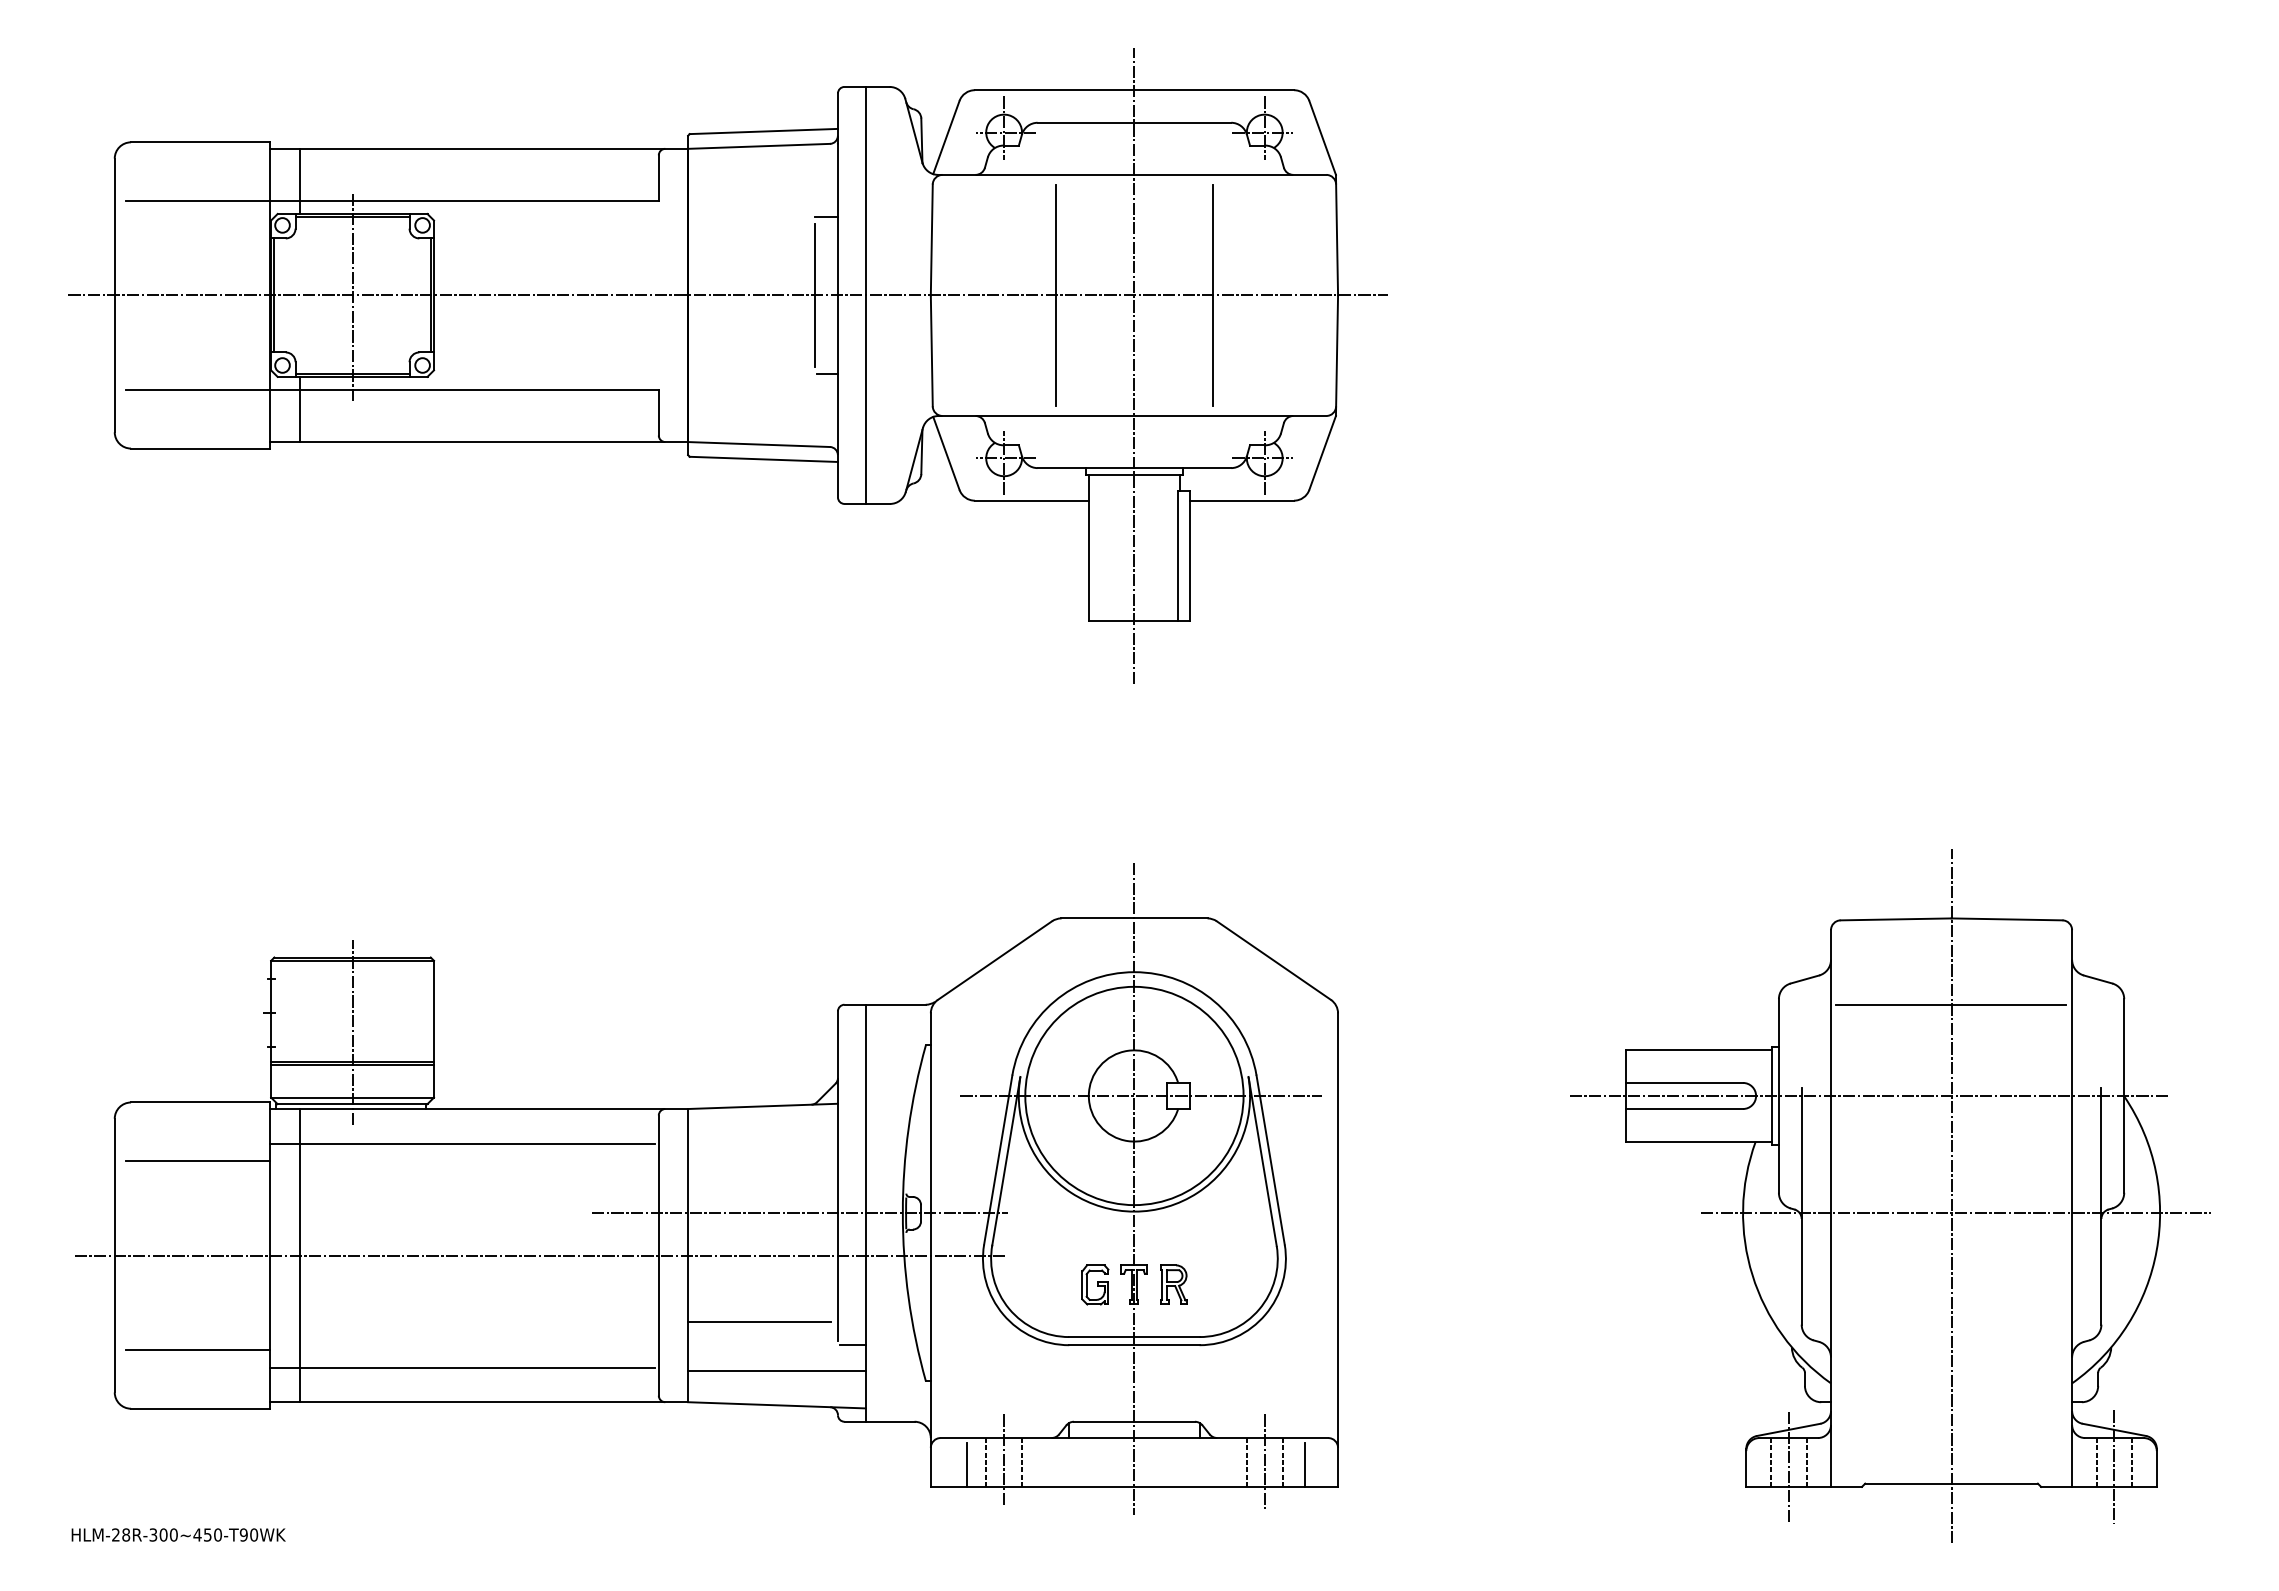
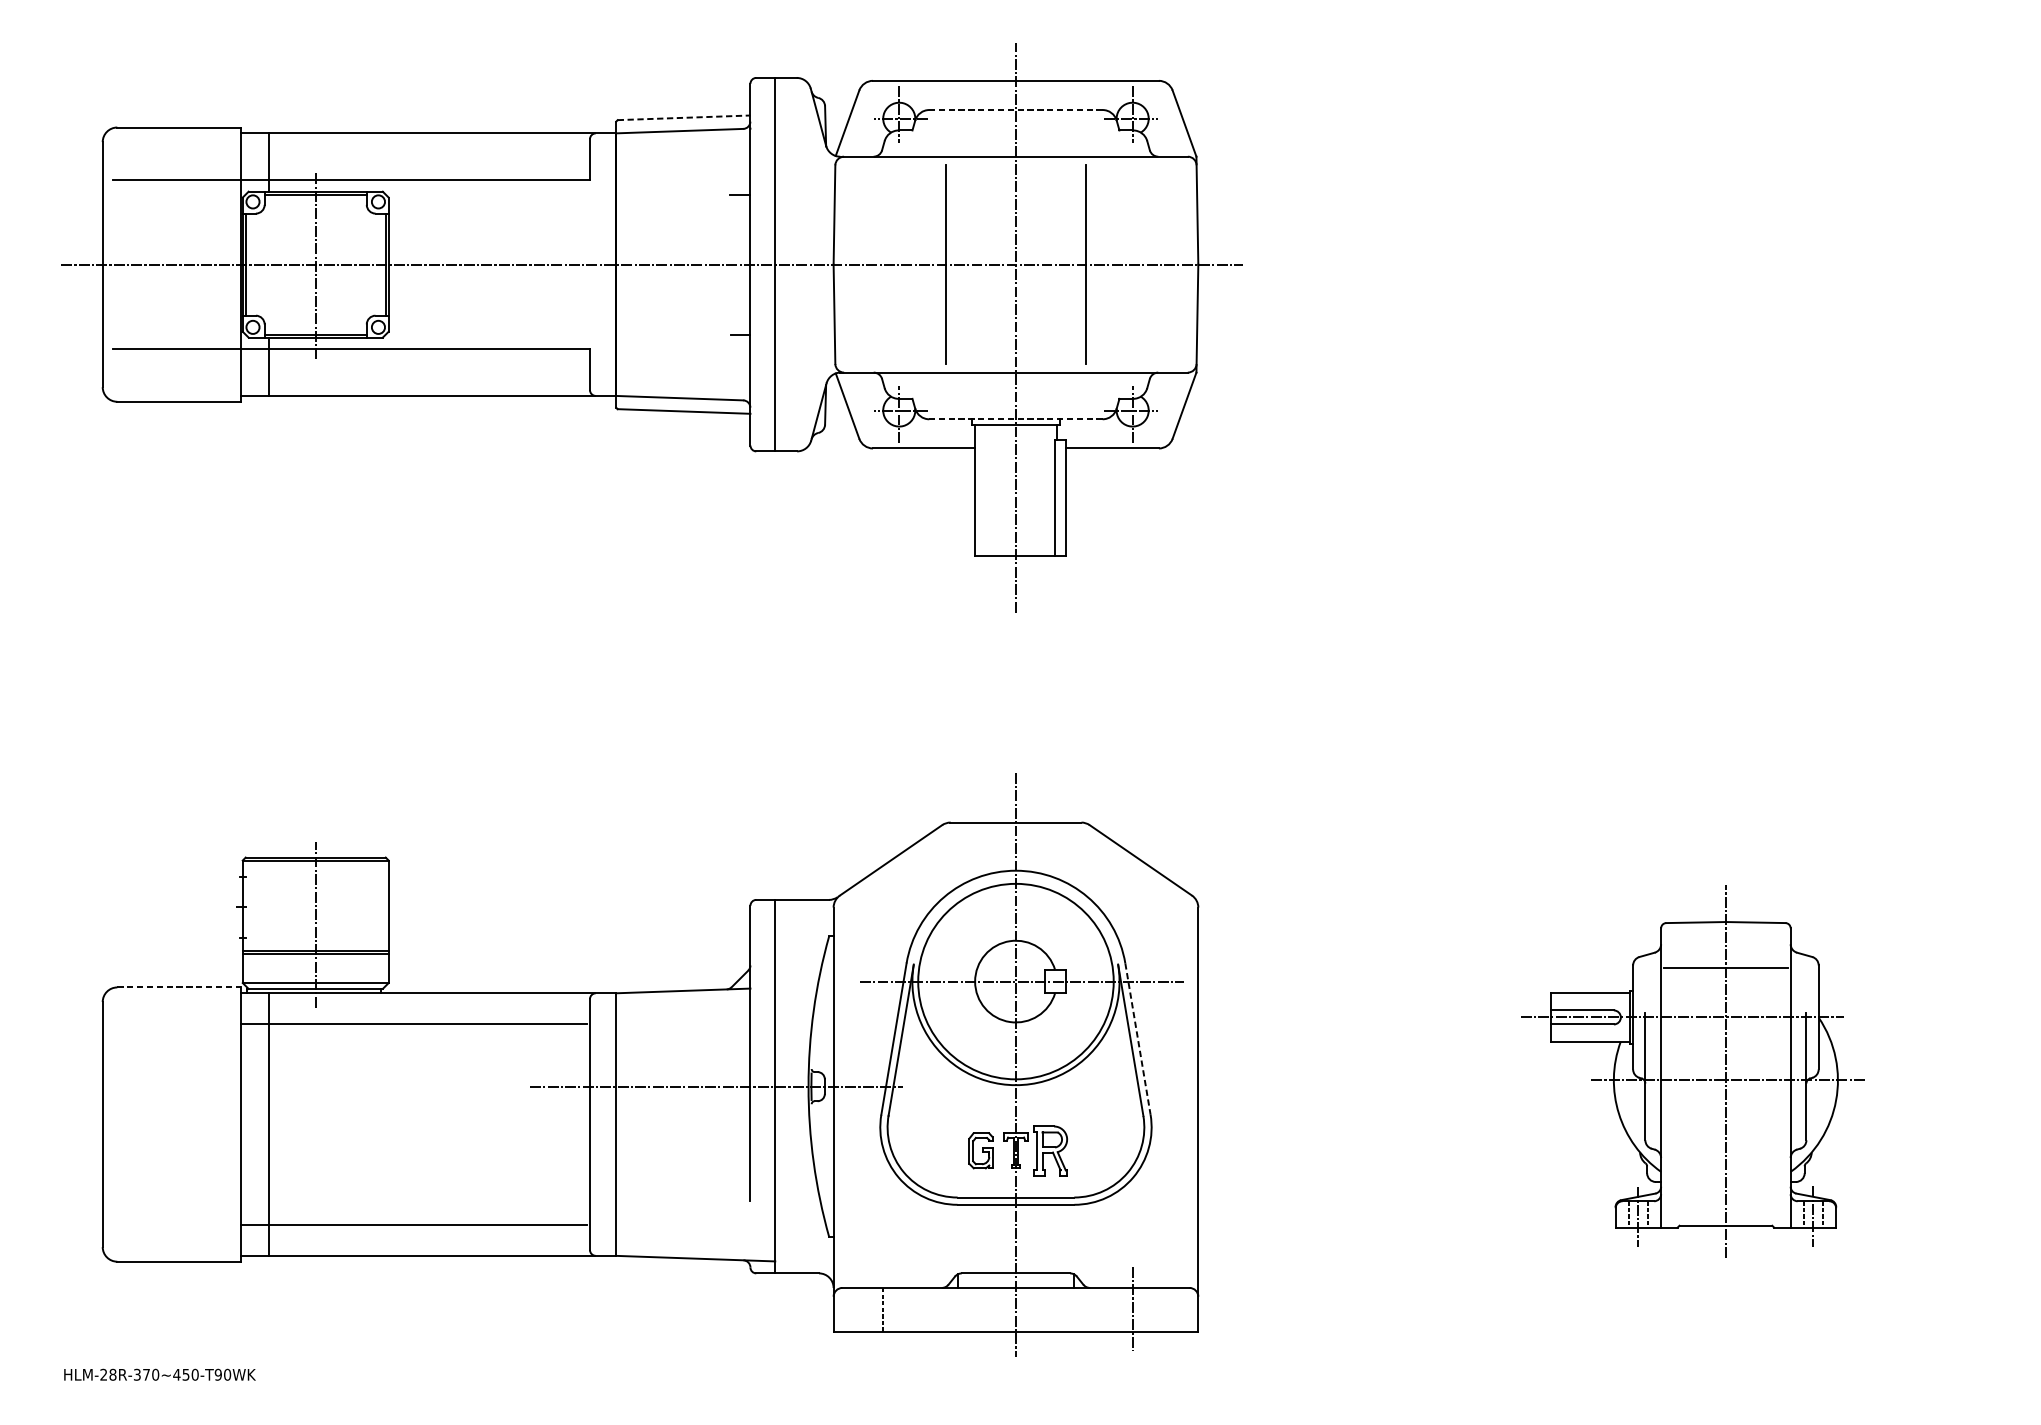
line: (1134, 122) -> (1016, 109), solid -> dashed
line: (764, 131) -> (684, 117), solid -> dashed
line: (814, 295) -> (729, 264), removed
line: (1134, 468) -> (1016, 419), solid -> dashed
line: (200, 1102) -> (179, 987), solid -> dashed
line: (1270, 1160) -> (1137, 1039), solid -> dashed
line: (197, 1161) -> (176, 1040), removed
part: (1890, 1195) -> (1693, 1070), size x0.6
line: (541, 1255) -> (484, 1124), removed
part: (1173, 1284) -> (1050, 1150), size x1.4
line: (759, 1322) -> (680, 1184), removed
line: (852, 1345) -> (763, 1205), removed
line: (197, 1350) -> (176, 1209), removed
line: (776, 1371) -> (695, 1228), removed
line: (1004, 1459) -> (899, 1307), removed
line: (1022, 1462) -> (915, 1309), removed
line: (1246, 1462) -> (1116, 1309), removed
line: (1282, 1462) -> (1148, 1309), removed
line: (966, 1464) -> (865, 1311), removed
line: (1305, 1464) -> (1169, 1311), removed
text: (163, 1534) -> (146, 1374), HLM-28R-300~450-T90WK -> HLM-28R-370~450-T90WK

